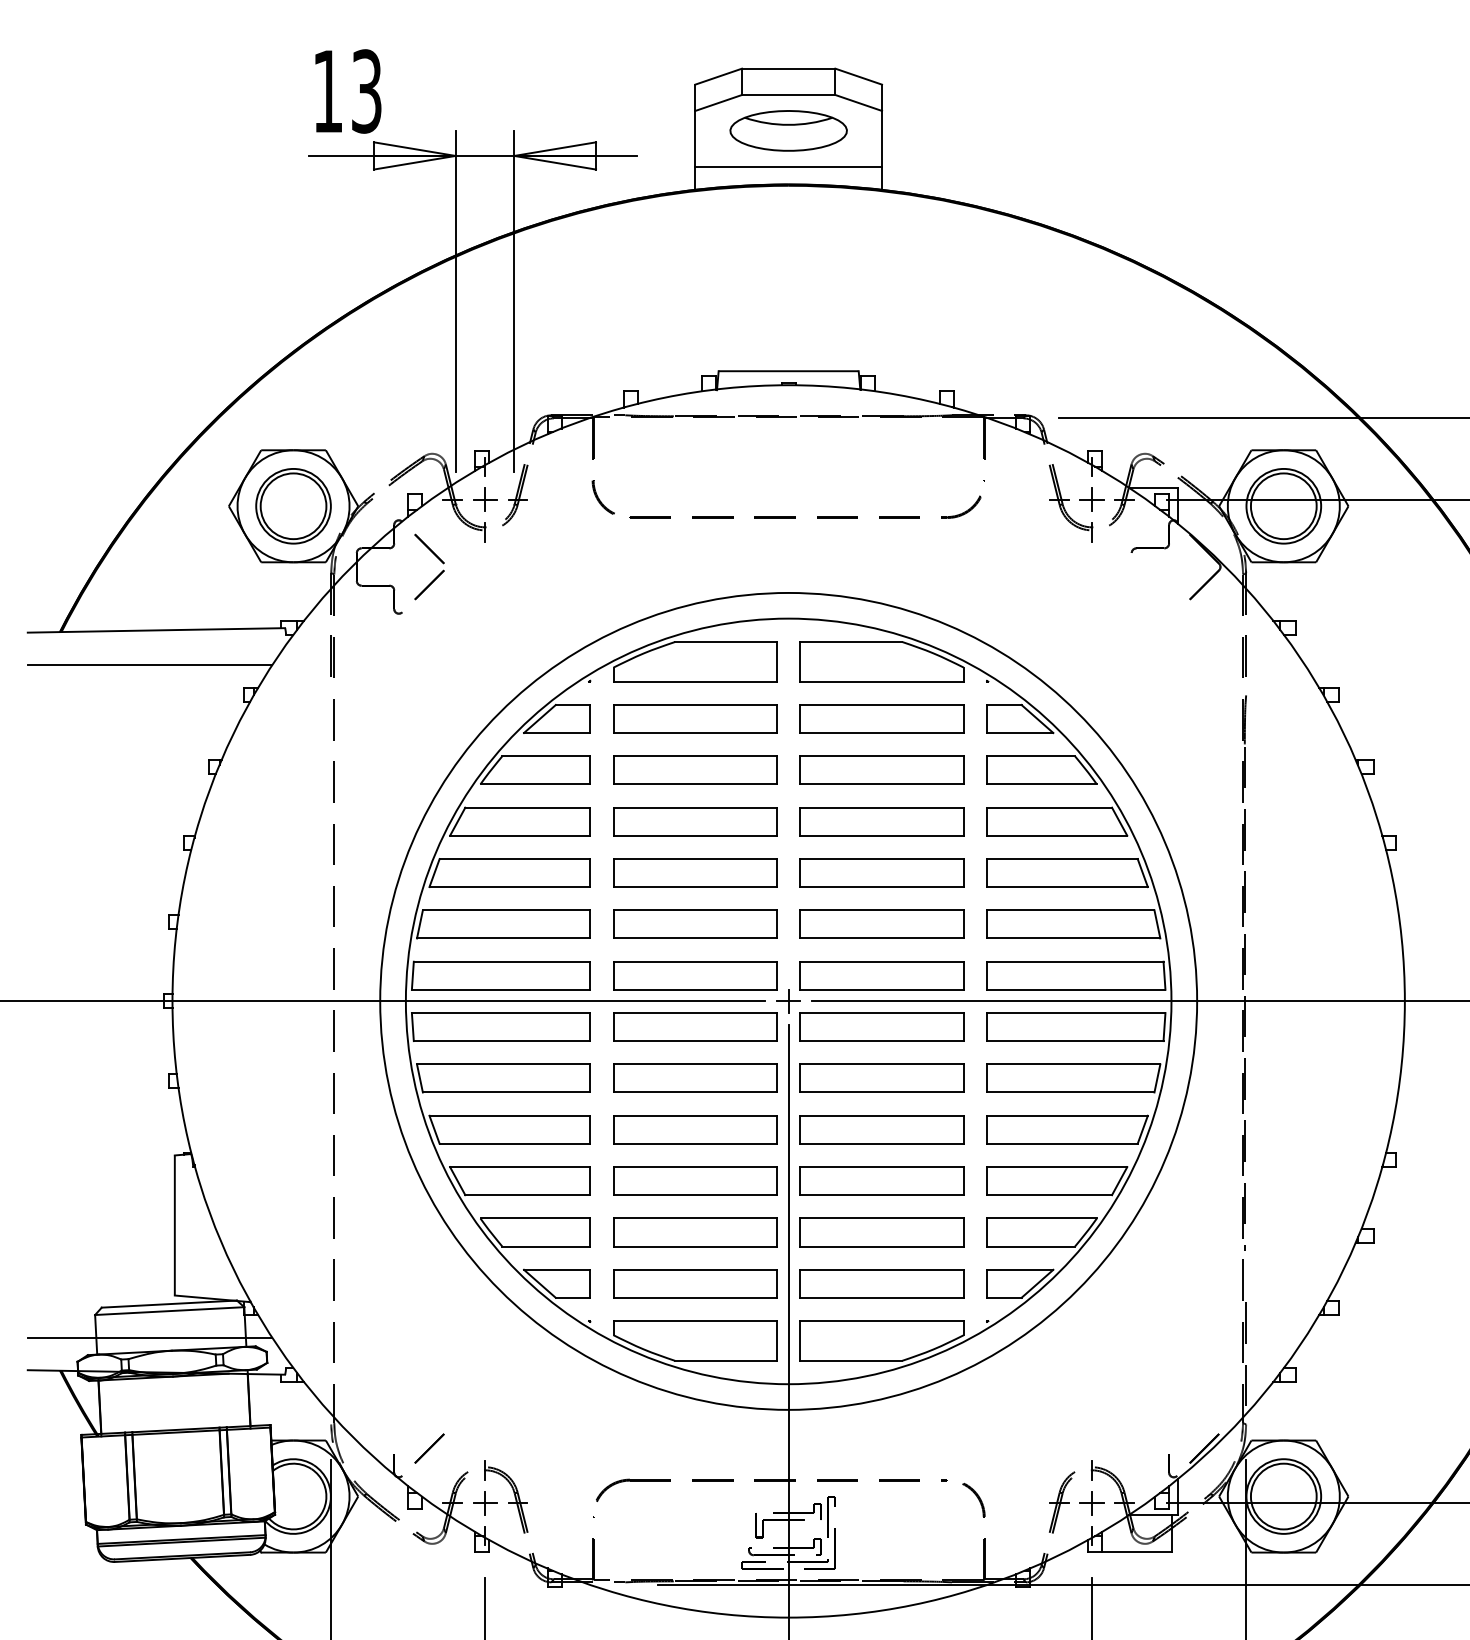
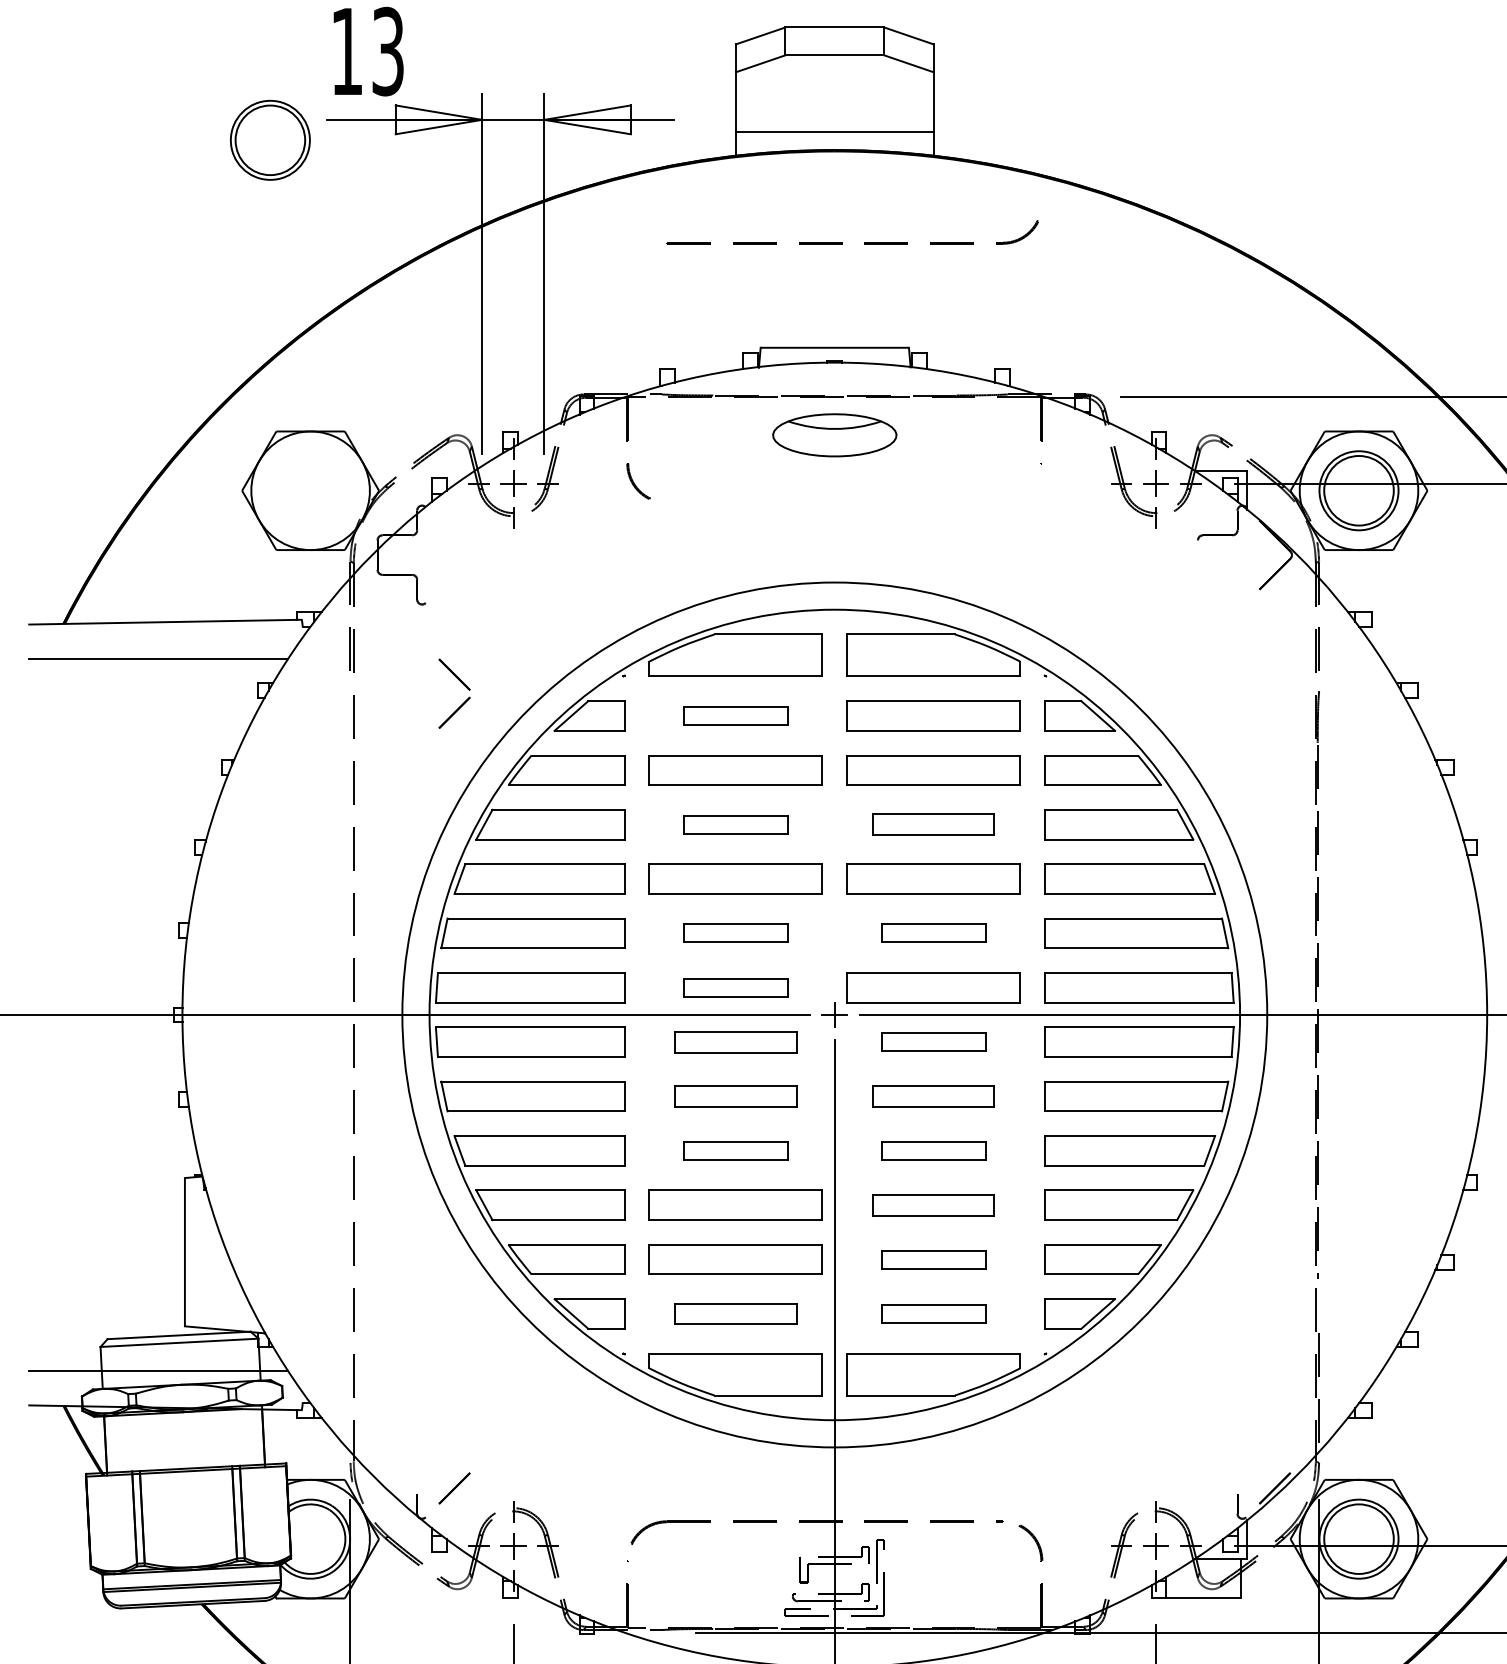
part: (788, 130) -> (834, 434), moved
part: (293, 506) -> (270, 140), moved
part: (795, 516) -> (842, 242), moved
part: (437, 558) -> (463, 684), moved
part: (695, 718) -> (736, 715), size x0.6
part: (695, 821) -> (736, 824), size x0.6
part: (881, 821) -> (933, 824), size x0.7
part: (695, 923) -> (736, 932), size x0.6
part: (881, 923) -> (933, 932), size x0.6
part: (695, 975) -> (736, 987), size x0.6
part: (695, 1026) -> (736, 1041), size x0.7
part: (881, 1026) -> (933, 1041), size x0.6
part: (695, 1077) -> (736, 1095), size x0.7
part: (881, 1077) -> (933, 1095), size x0.7
part: (695, 1129) -> (736, 1150), size x0.6
part: (881, 1129) -> (933, 1150), size x0.6
part: (881, 1180) -> (933, 1204), size x0.7
part: (881, 1232) -> (933, 1259), size x0.6
part: (695, 1283) -> (736, 1313), size x0.7
part: (881, 1283) -> (933, 1313), size x0.6

